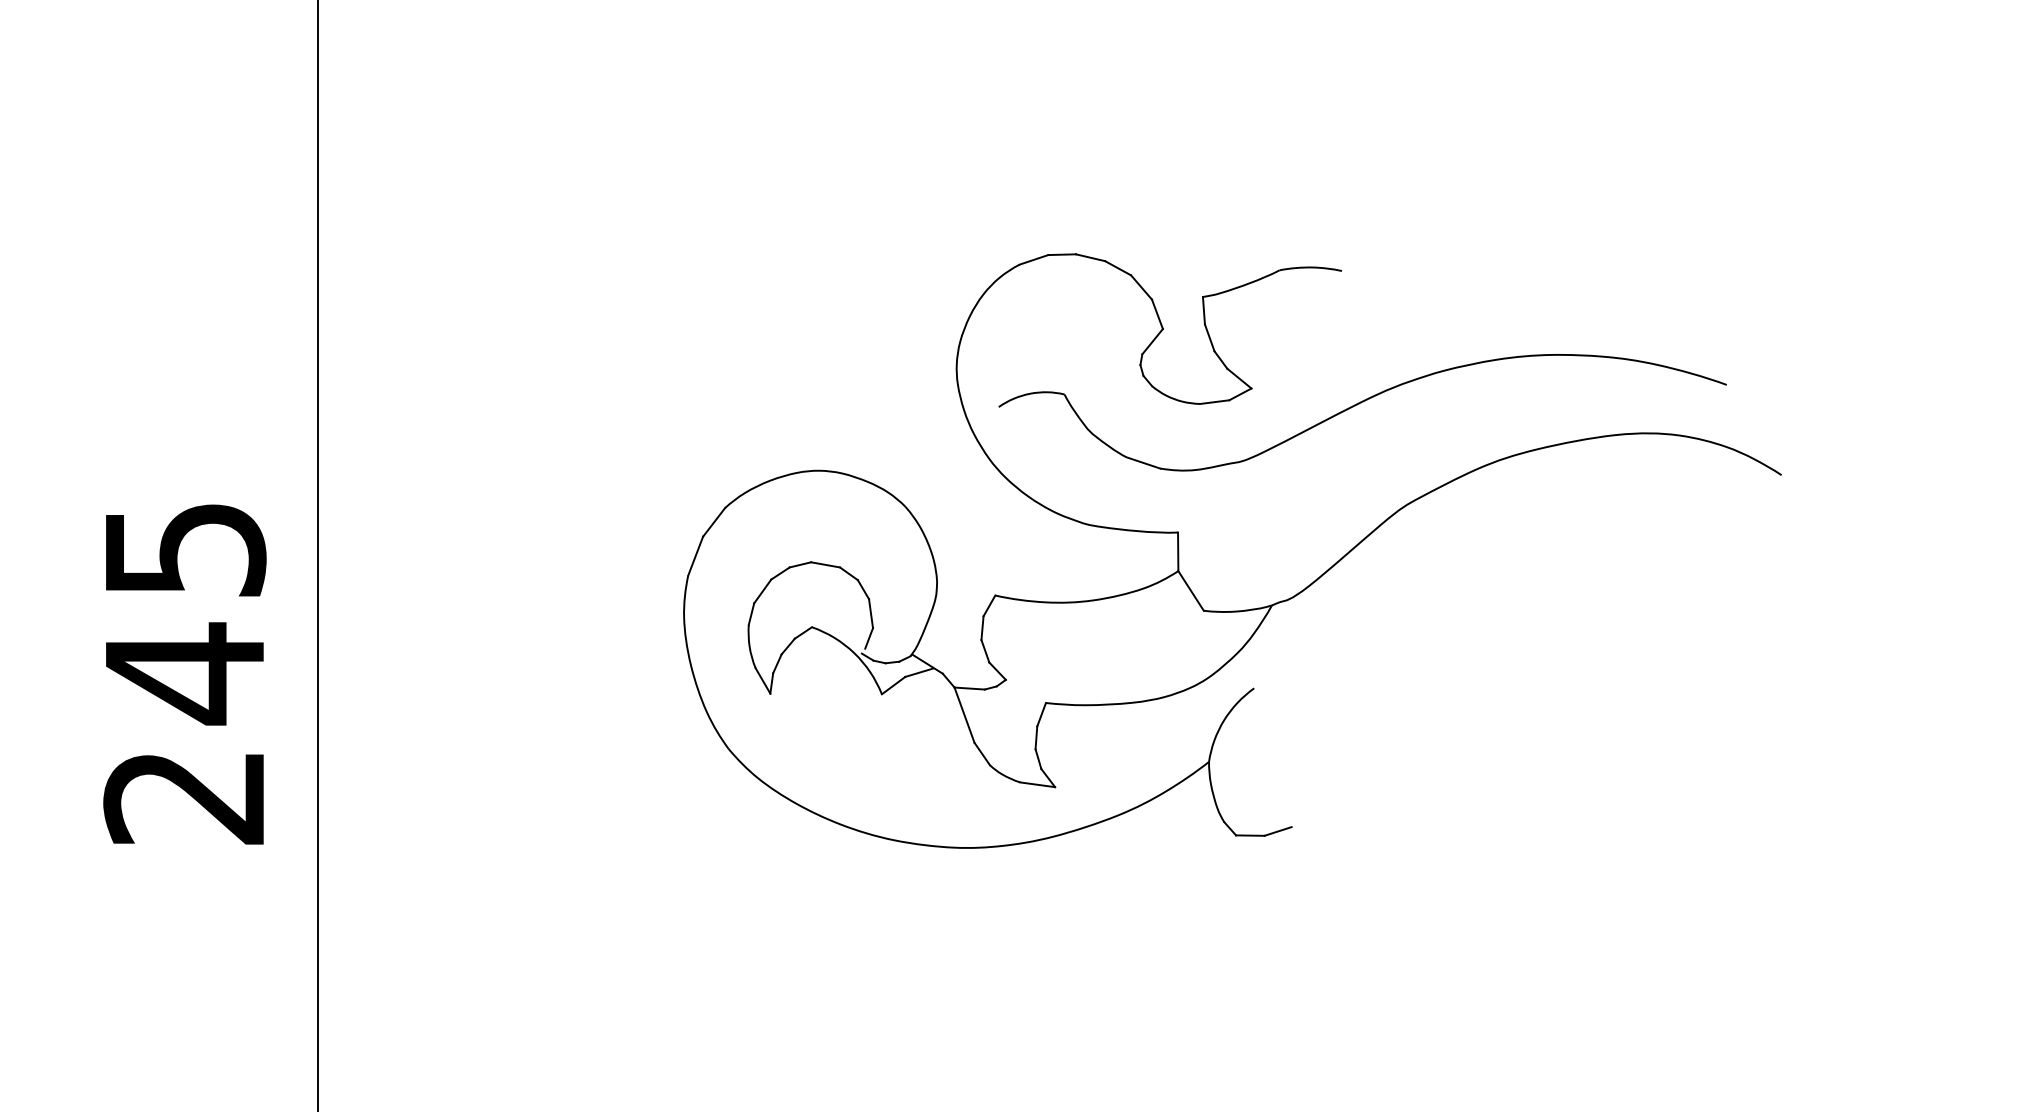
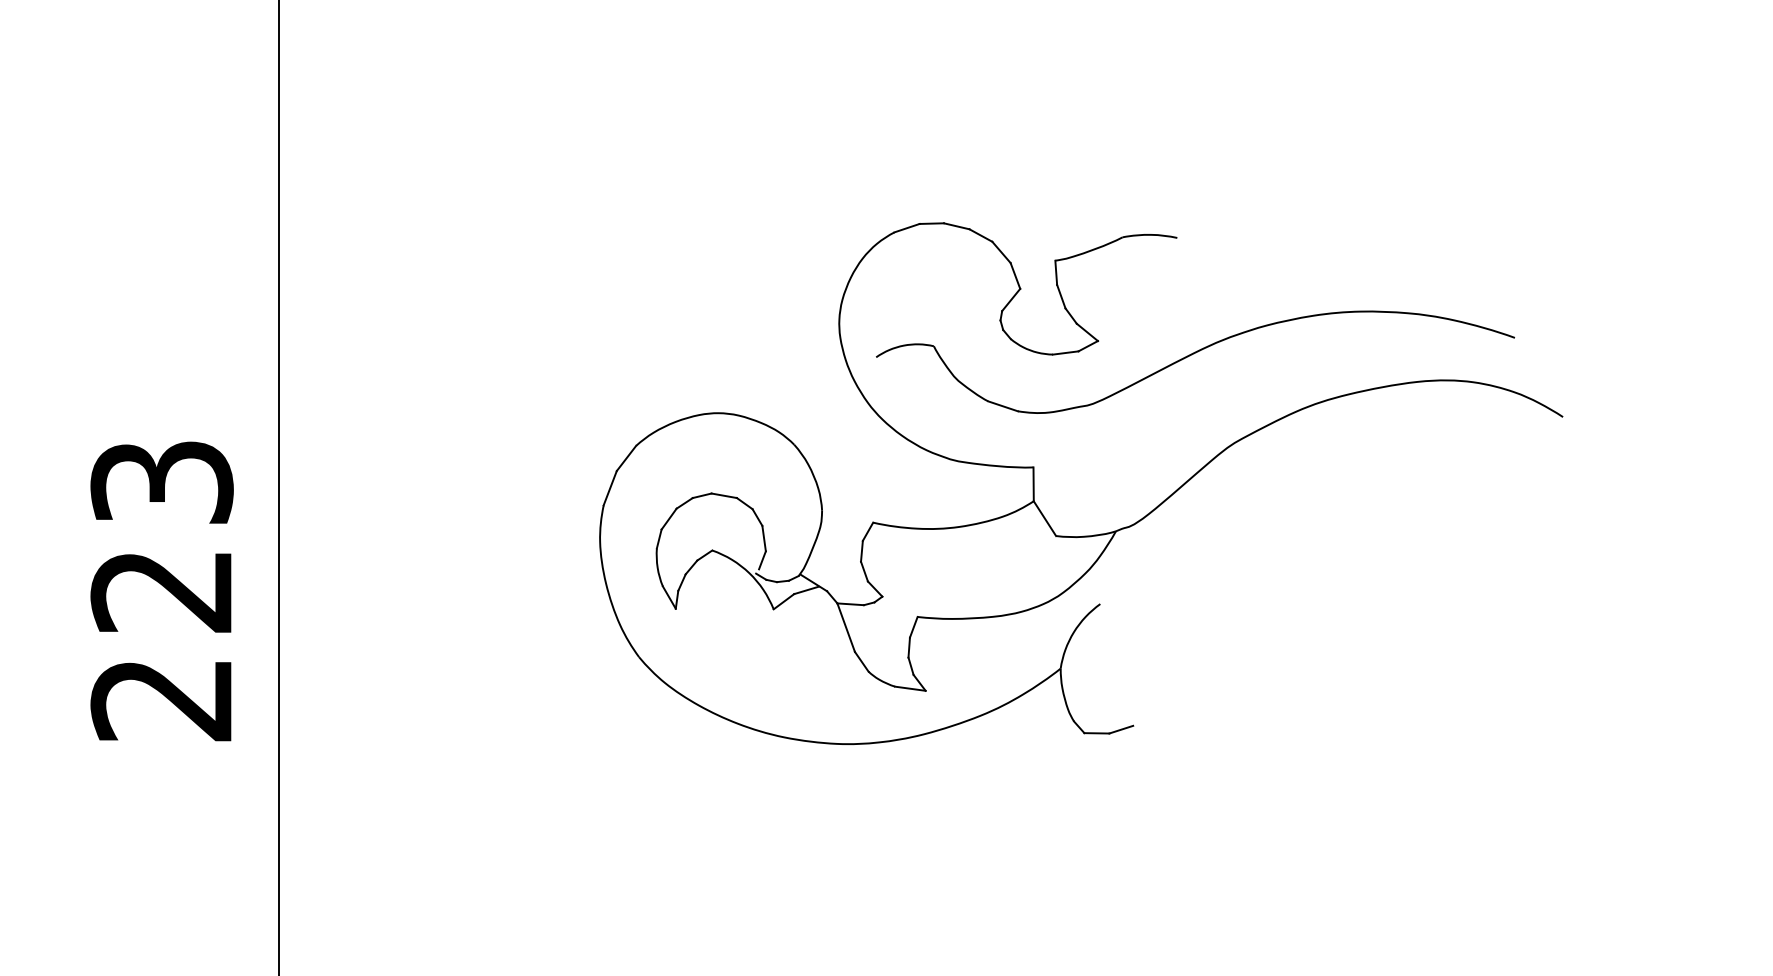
text: (184, 614) -> (161, 539), 245 -> 223

